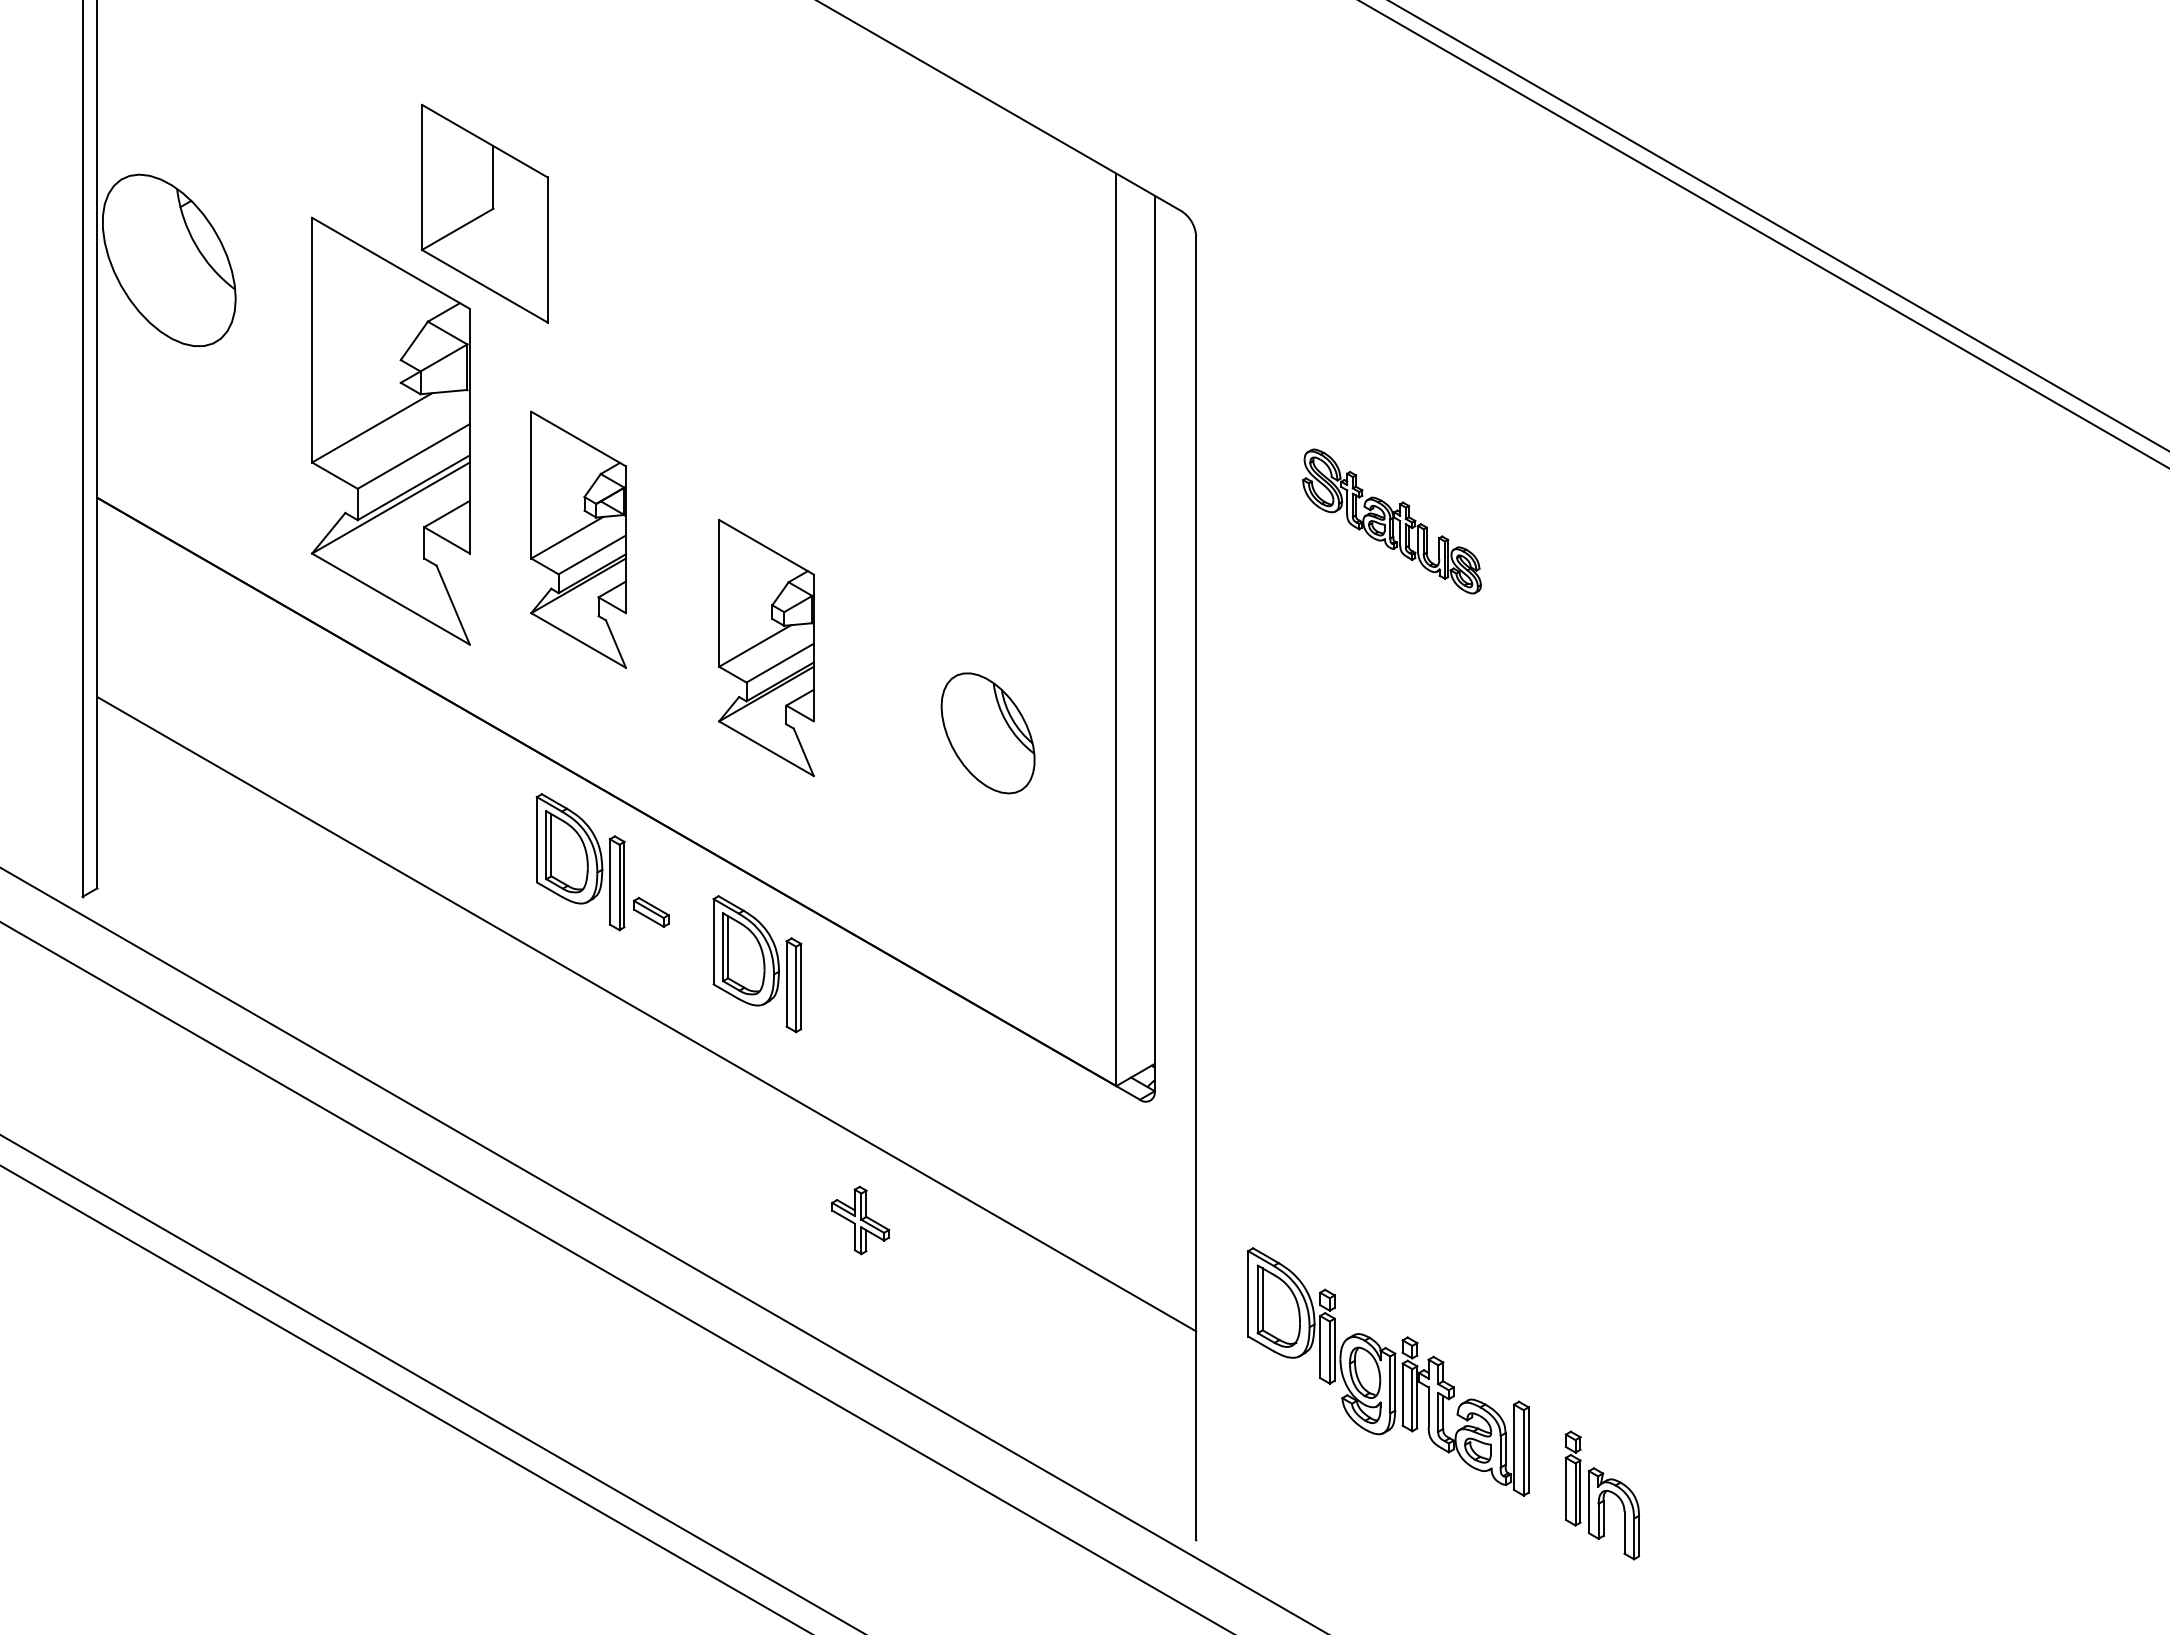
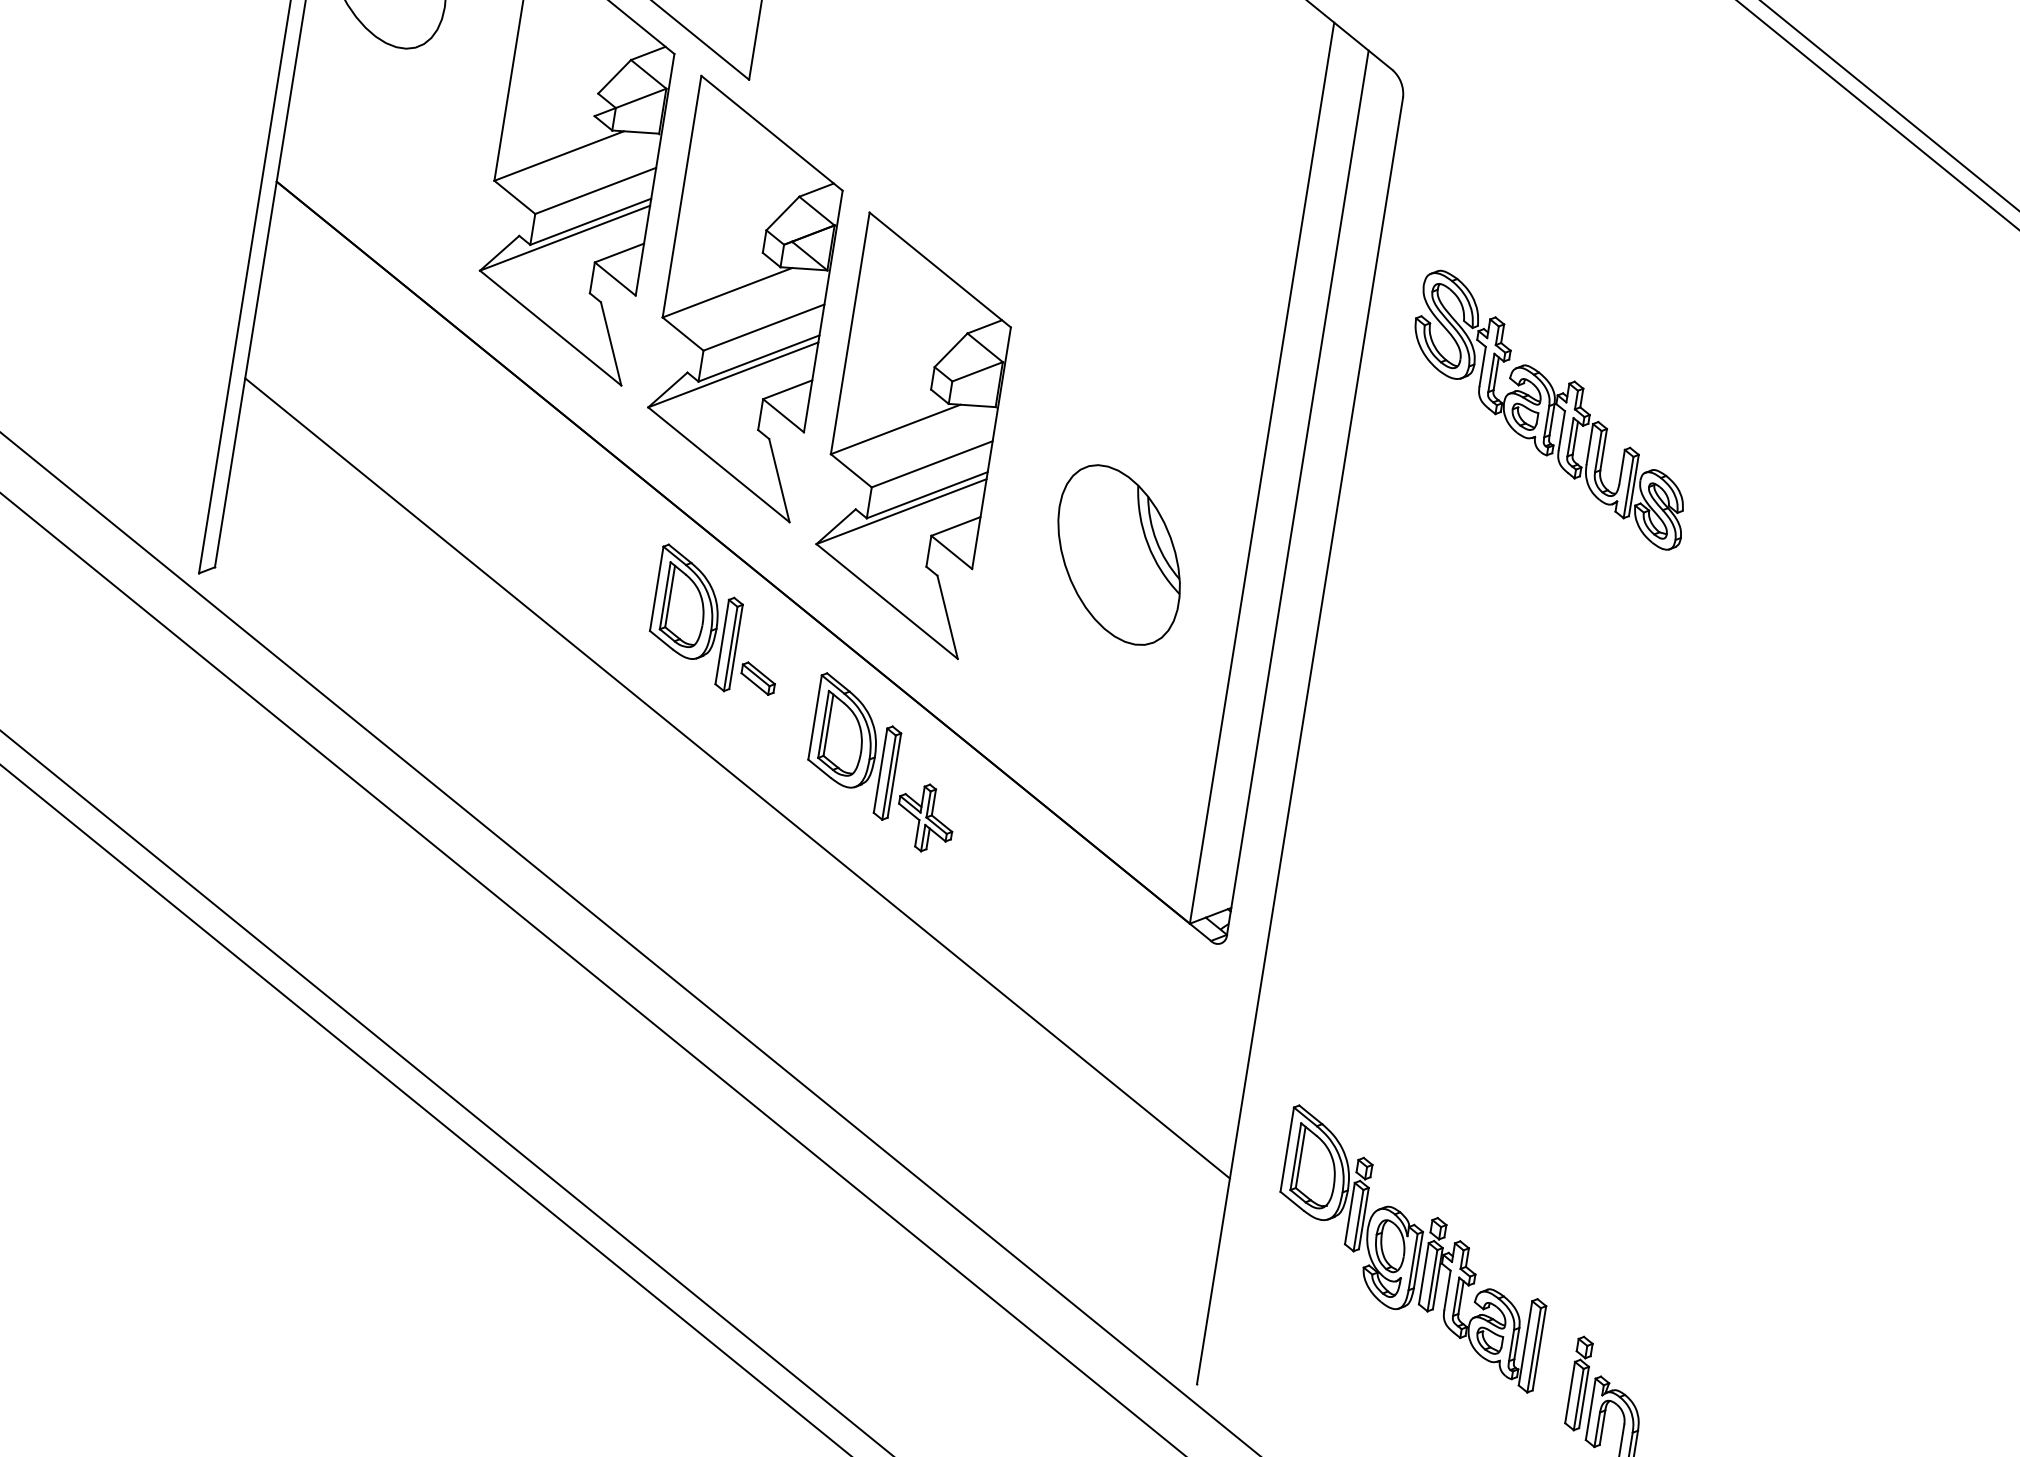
part: (1391, 521) -> (1550, 409), size x1.67
part: (578, 539) -> (745, 298), size x1.67
part: (766, 647) -> (913, 435), size x1.67
part: (987, 733) -> (1118, 555), size x1.43
part: (860, 1220) -> (925, 817), moved

